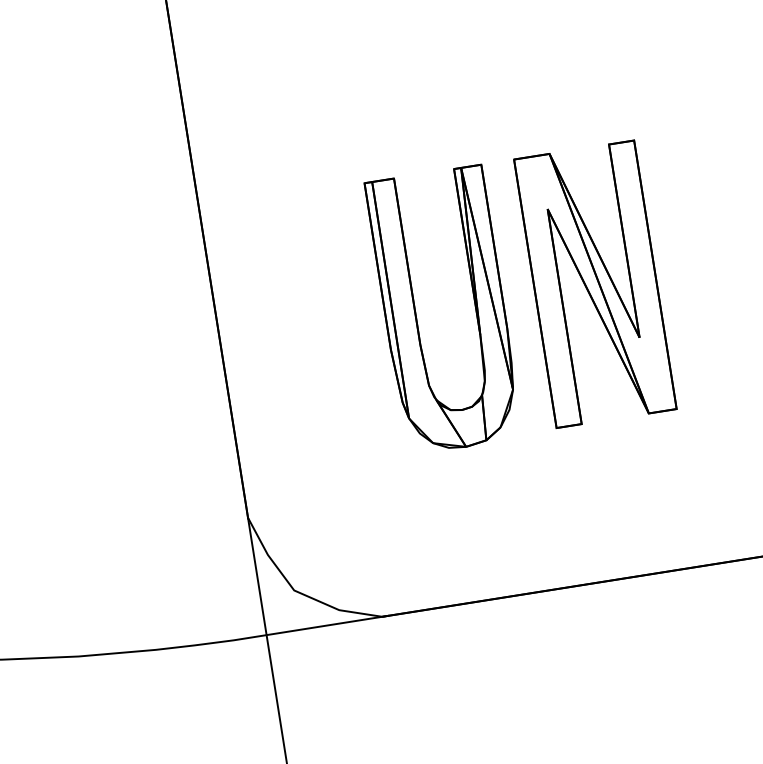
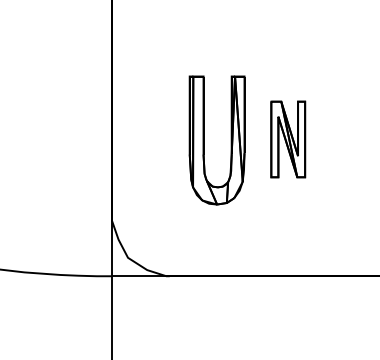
part: (596, 284) -> (288, 139), size x0.6

